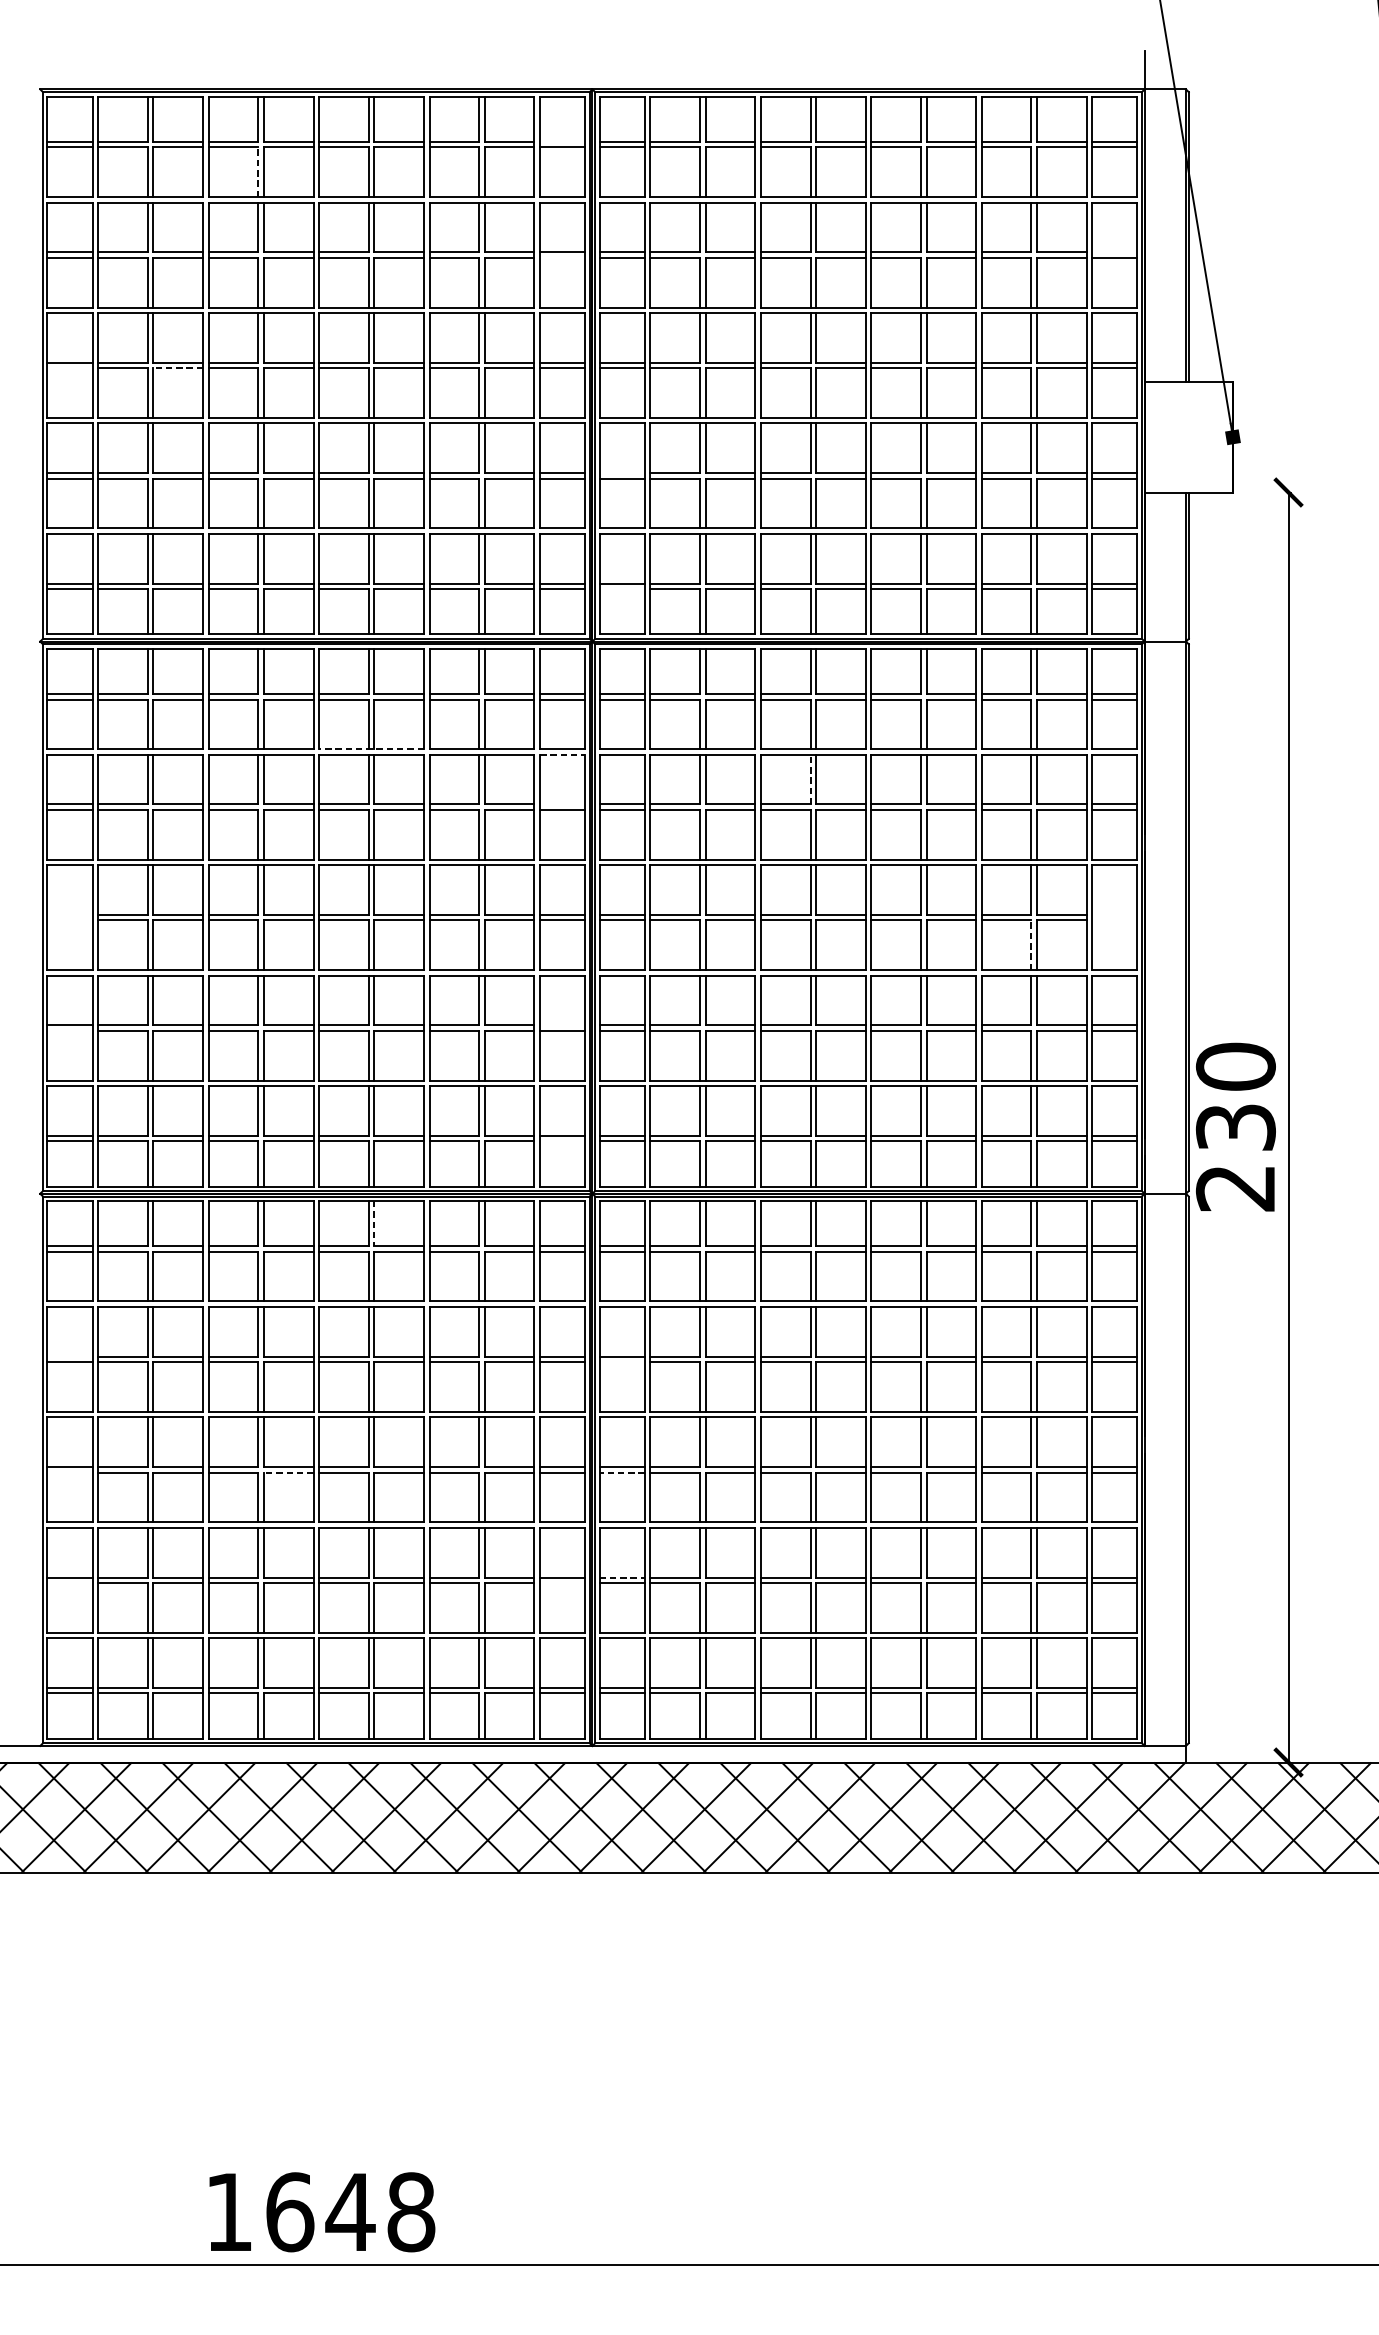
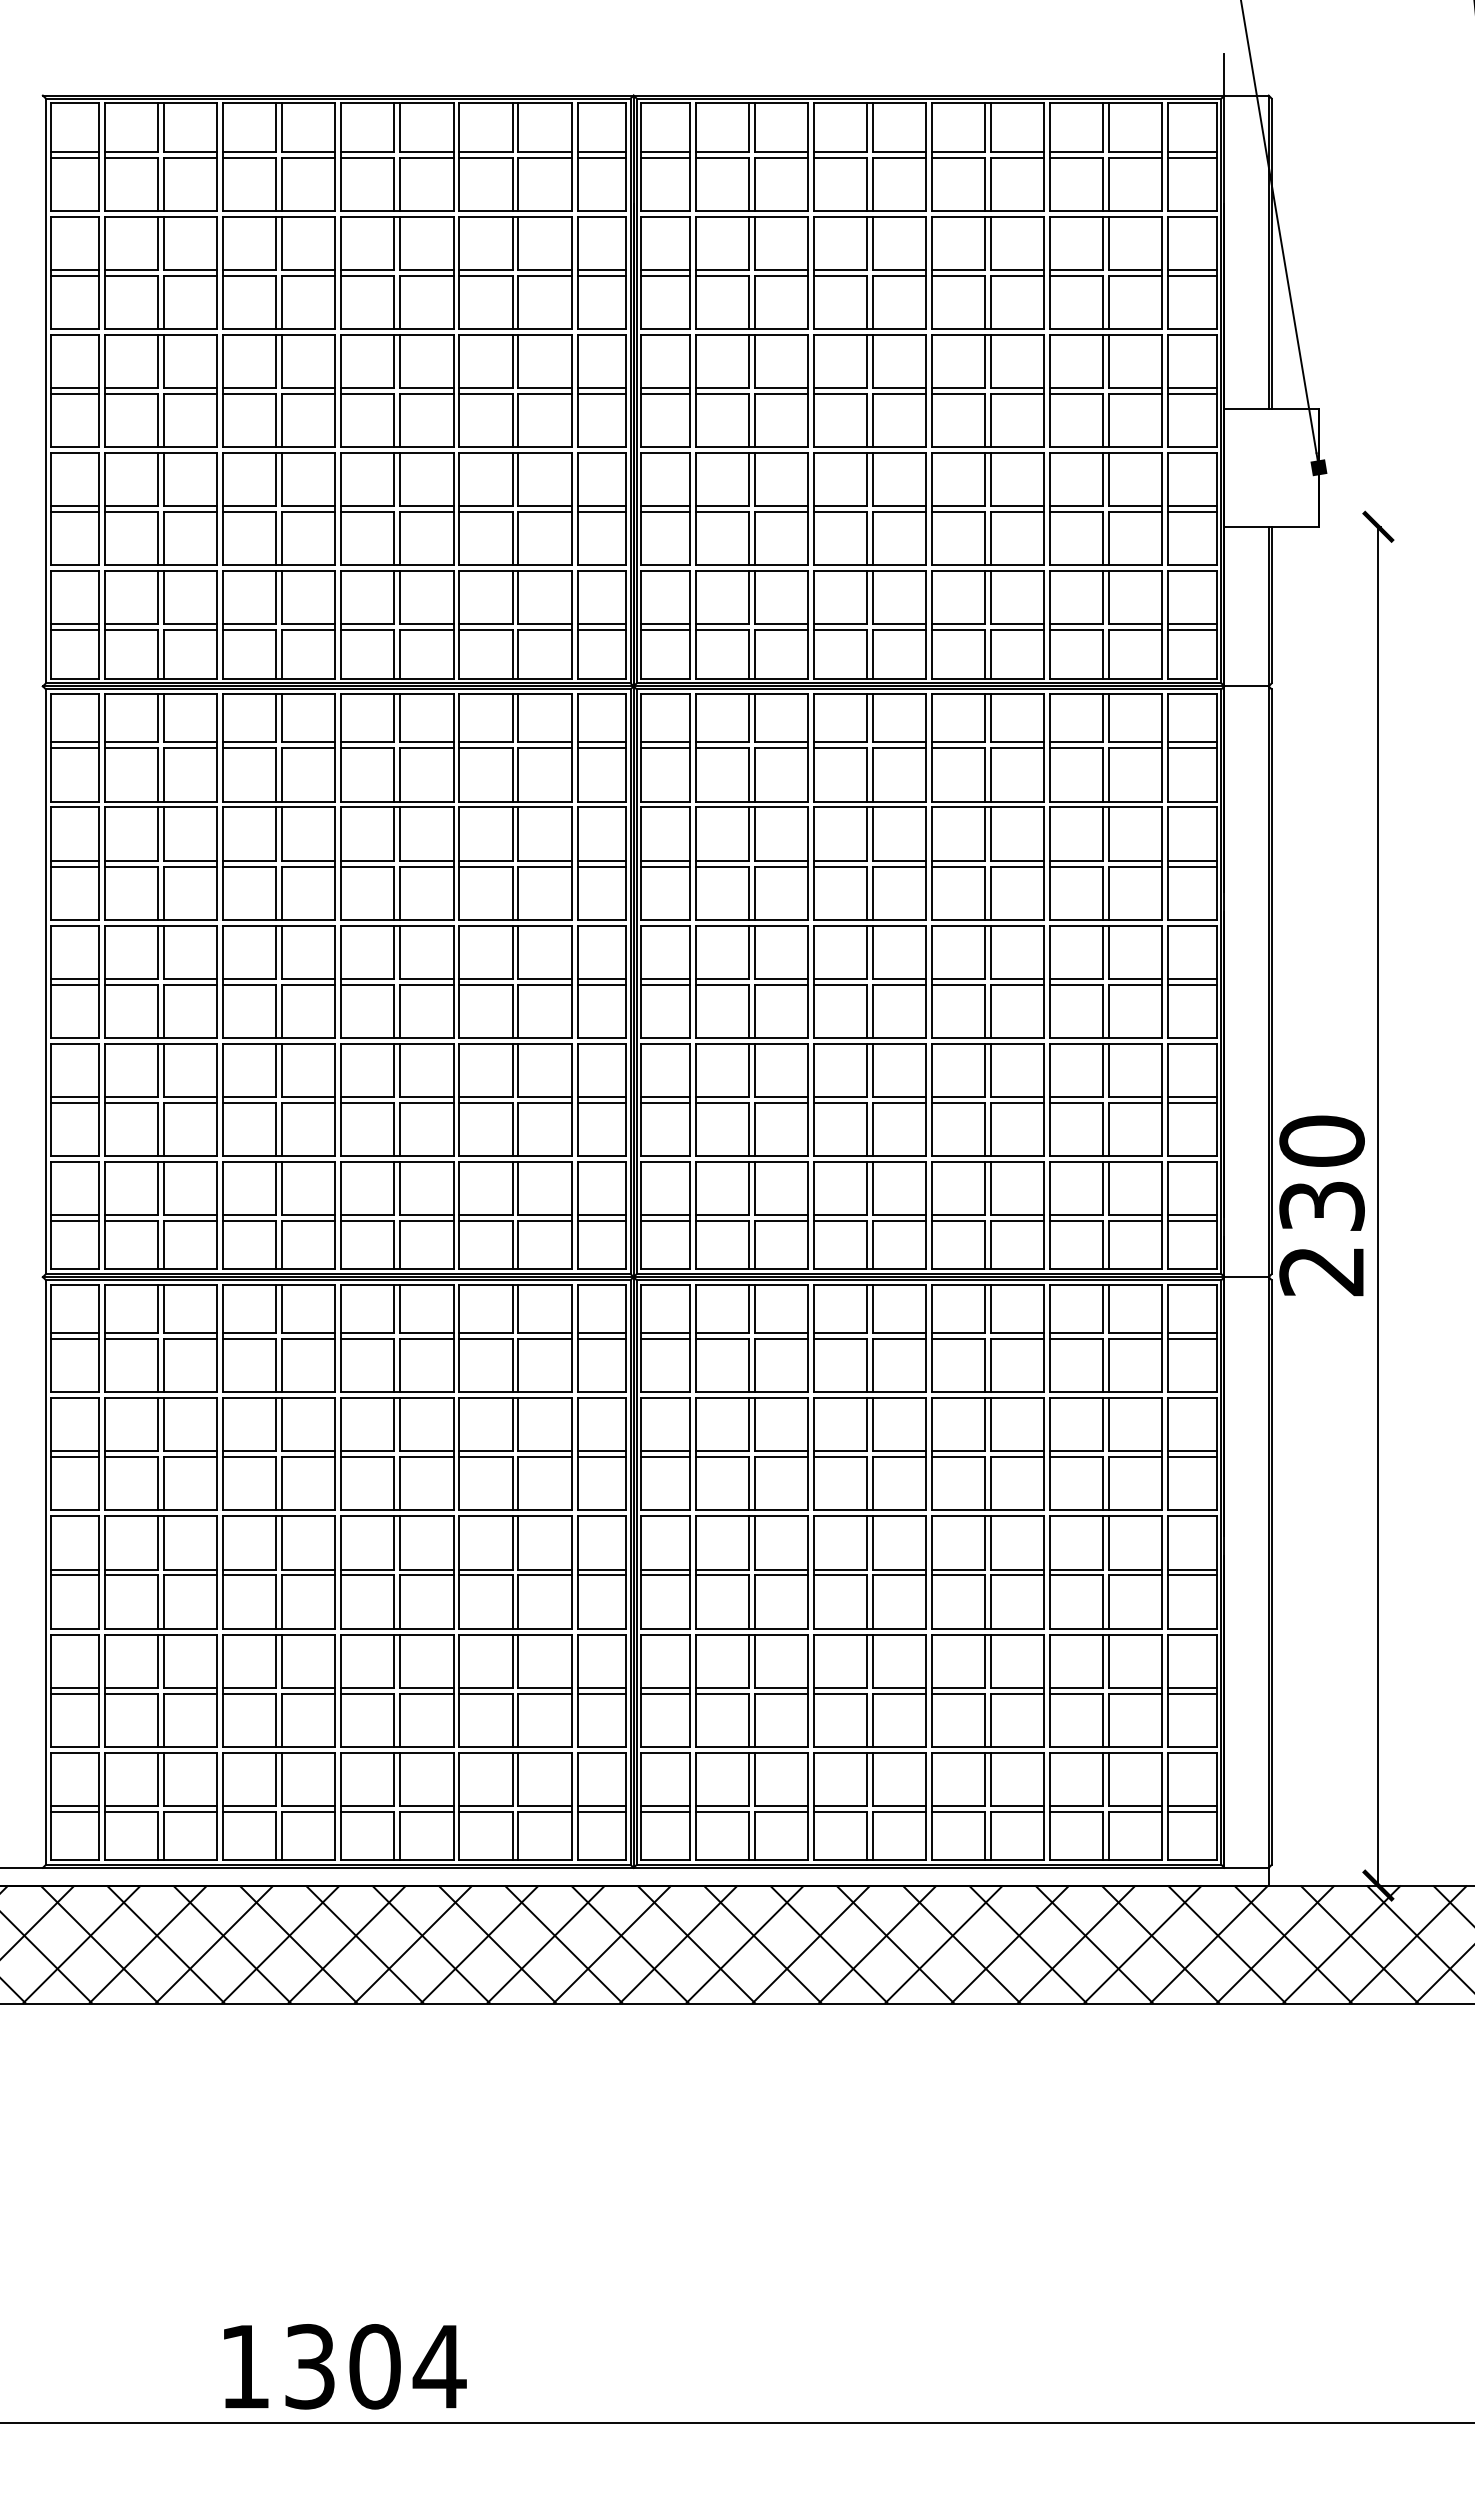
line: (562, 141) -> (601, 151), added
line: (258, 172) -> (276, 184), dashed -> solid
line: (1114, 251) -> (1192, 269), added
line: (562, 257) -> (601, 275), added
line: (69, 367) -> (74, 393), added
line: (178, 367) -> (190, 393), dashed -> solid
line: (622, 473) -> (665, 506), added
line: (622, 589) -> (665, 630), added
line: (370, 749) -> (396, 801), dashed -> solid
line: (563, 754) -> (602, 807), dashed -> solid
line: (811, 780) -> (867, 834), dashed -> solid
line: (562, 804) -> (601, 860), added
line: (69, 914) -> (74, 978), added
line: (1114, 914) -> (1192, 978), added
line: (69, 920) -> (74, 984), added
line: (1114, 920) -> (1192, 984), added
line: (1031, 945) -> (1103, 1011), dashed -> solid
line: (562, 1024) -> (601, 1096), added
line: (69, 1030) -> (74, 1102), added
line: (562, 1140) -> (601, 1220), added
line: (374, 1224) -> (400, 1309), dashed -> solid
line: (69, 1356) -> (74, 1451), added
line: (622, 1362) -> (665, 1457), added
line: (69, 1472) -> (74, 1575), added
line: (288, 1472) -> (308, 1575), dashed -> solid
line: (622, 1472) -> (665, 1575), dashed -> solid
line: (623, 1577) -> (666, 1687), dashed -> solid
line: (69, 1582) -> (74, 1693), added
line: (562, 1582) -> (601, 1693), added
text: (351, 2212) -> (375, 2366), 1648 -> 1304

